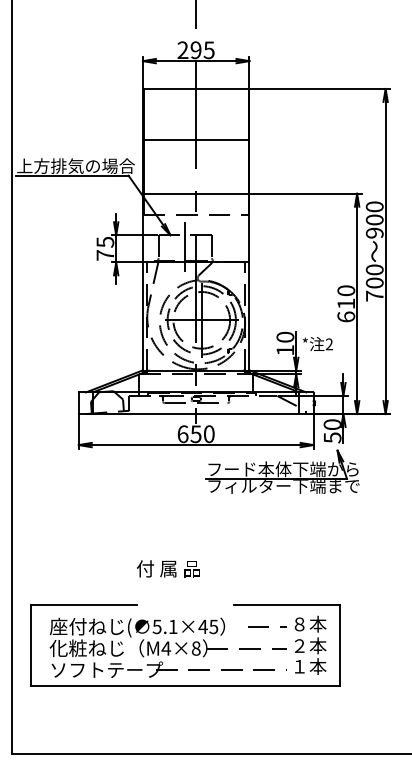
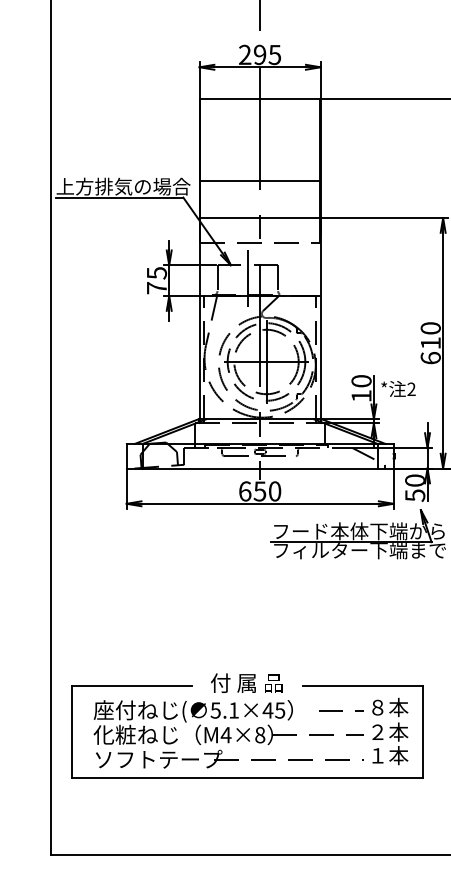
line: (195, 140) -> (259, 181), moved
text: (168, 568) -> (246, 682), moved

